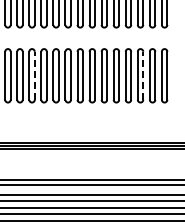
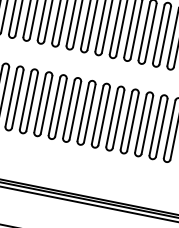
line: (34, 75) -> (17, 98), dashed -> solid
line: (143, 75) -> (147, 124), dashed -> solid

